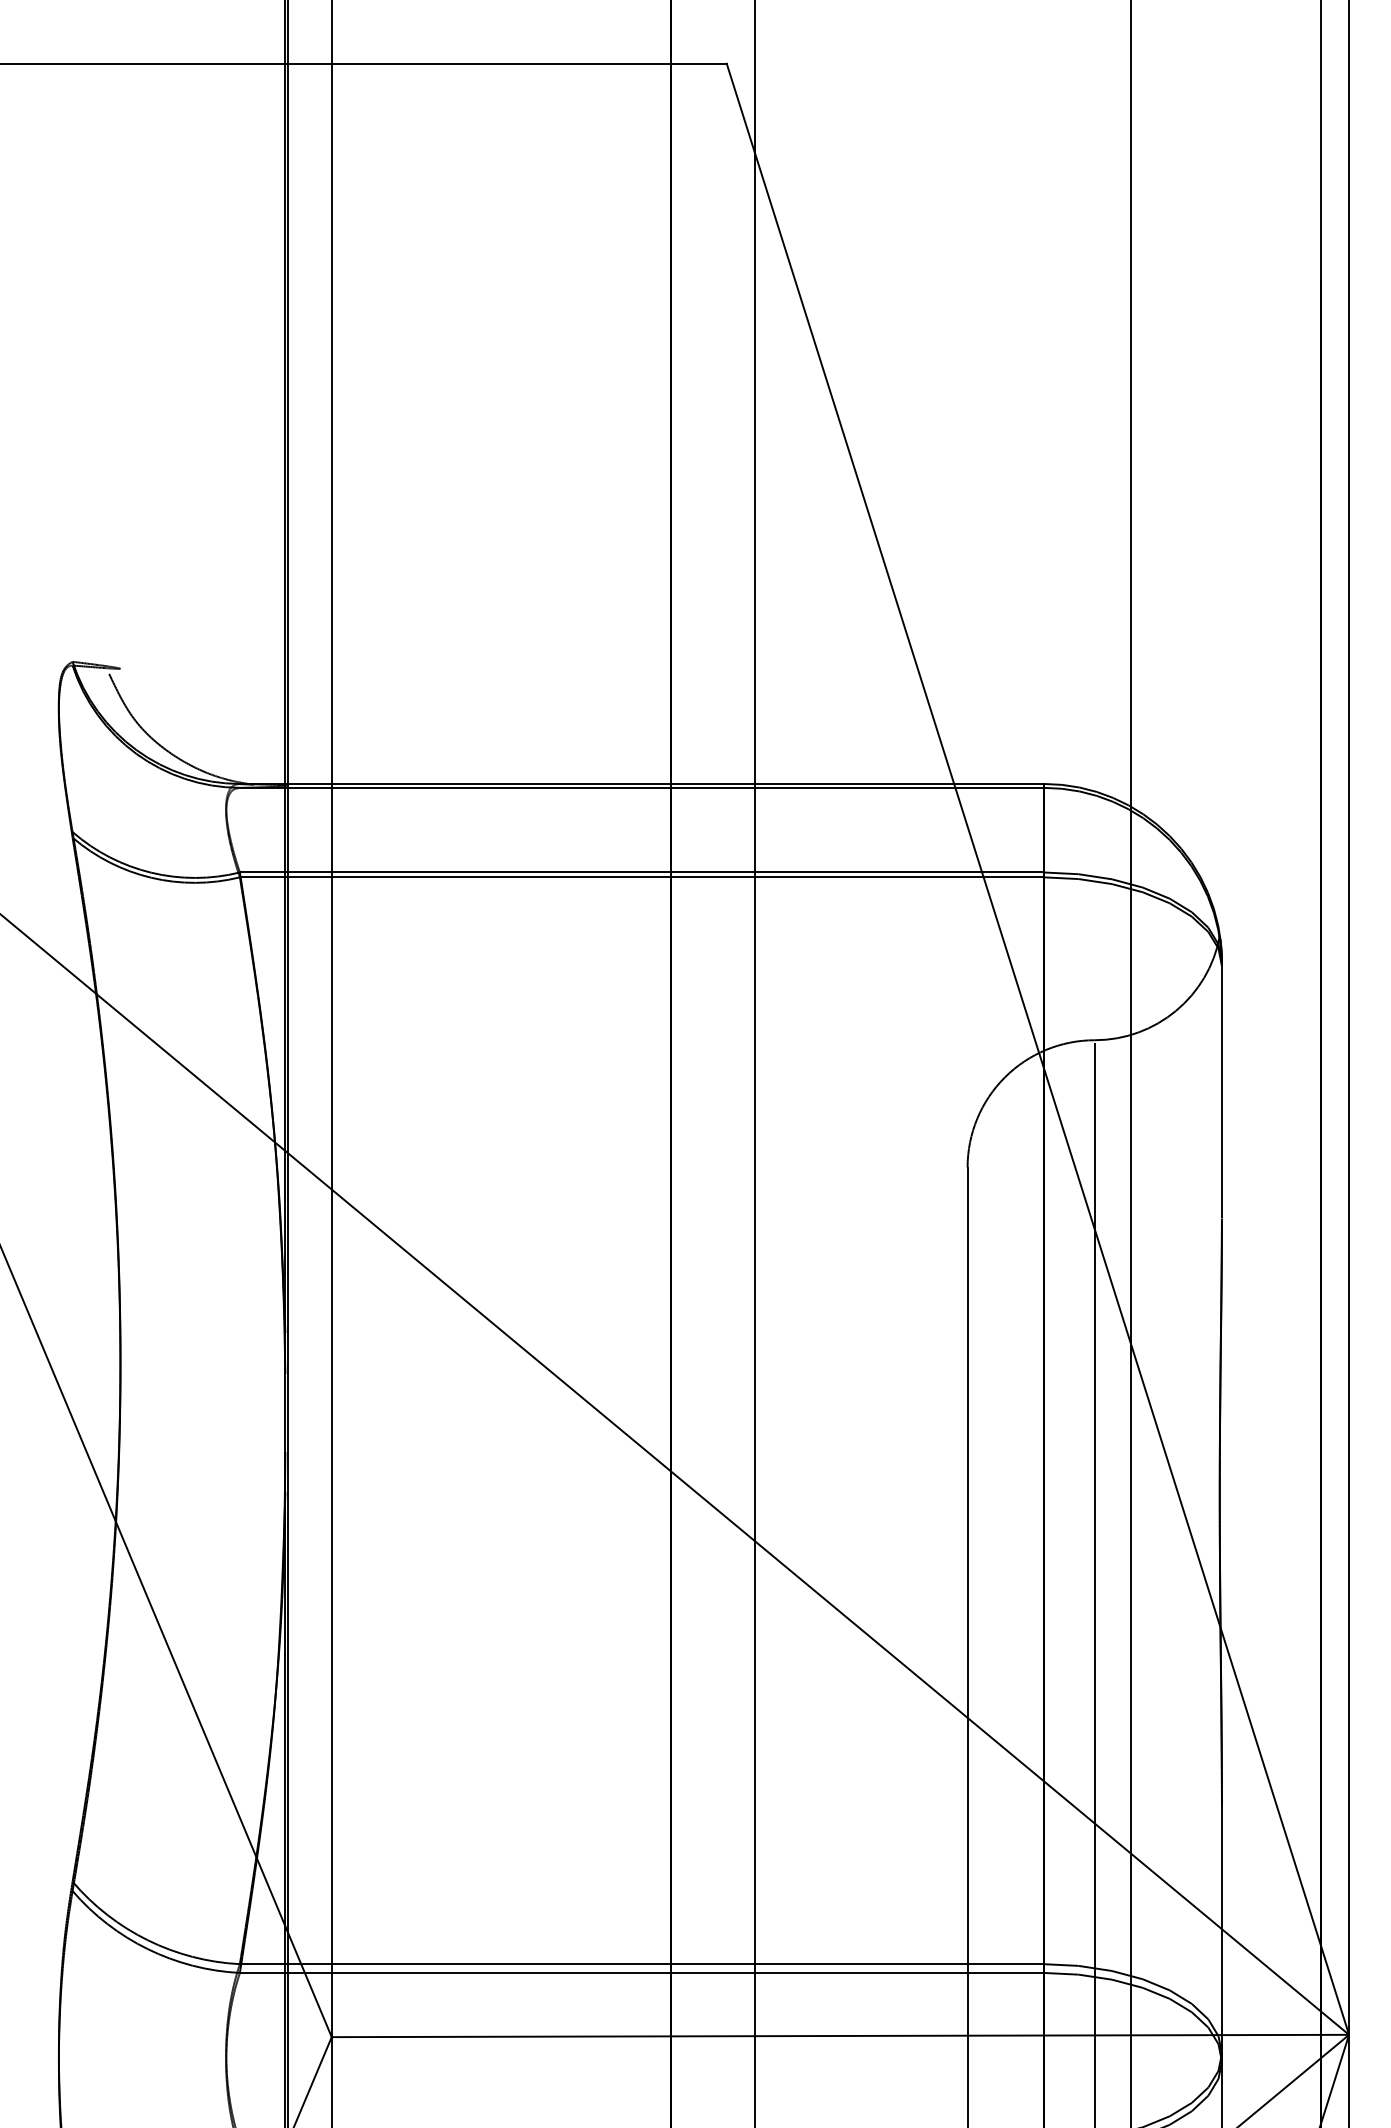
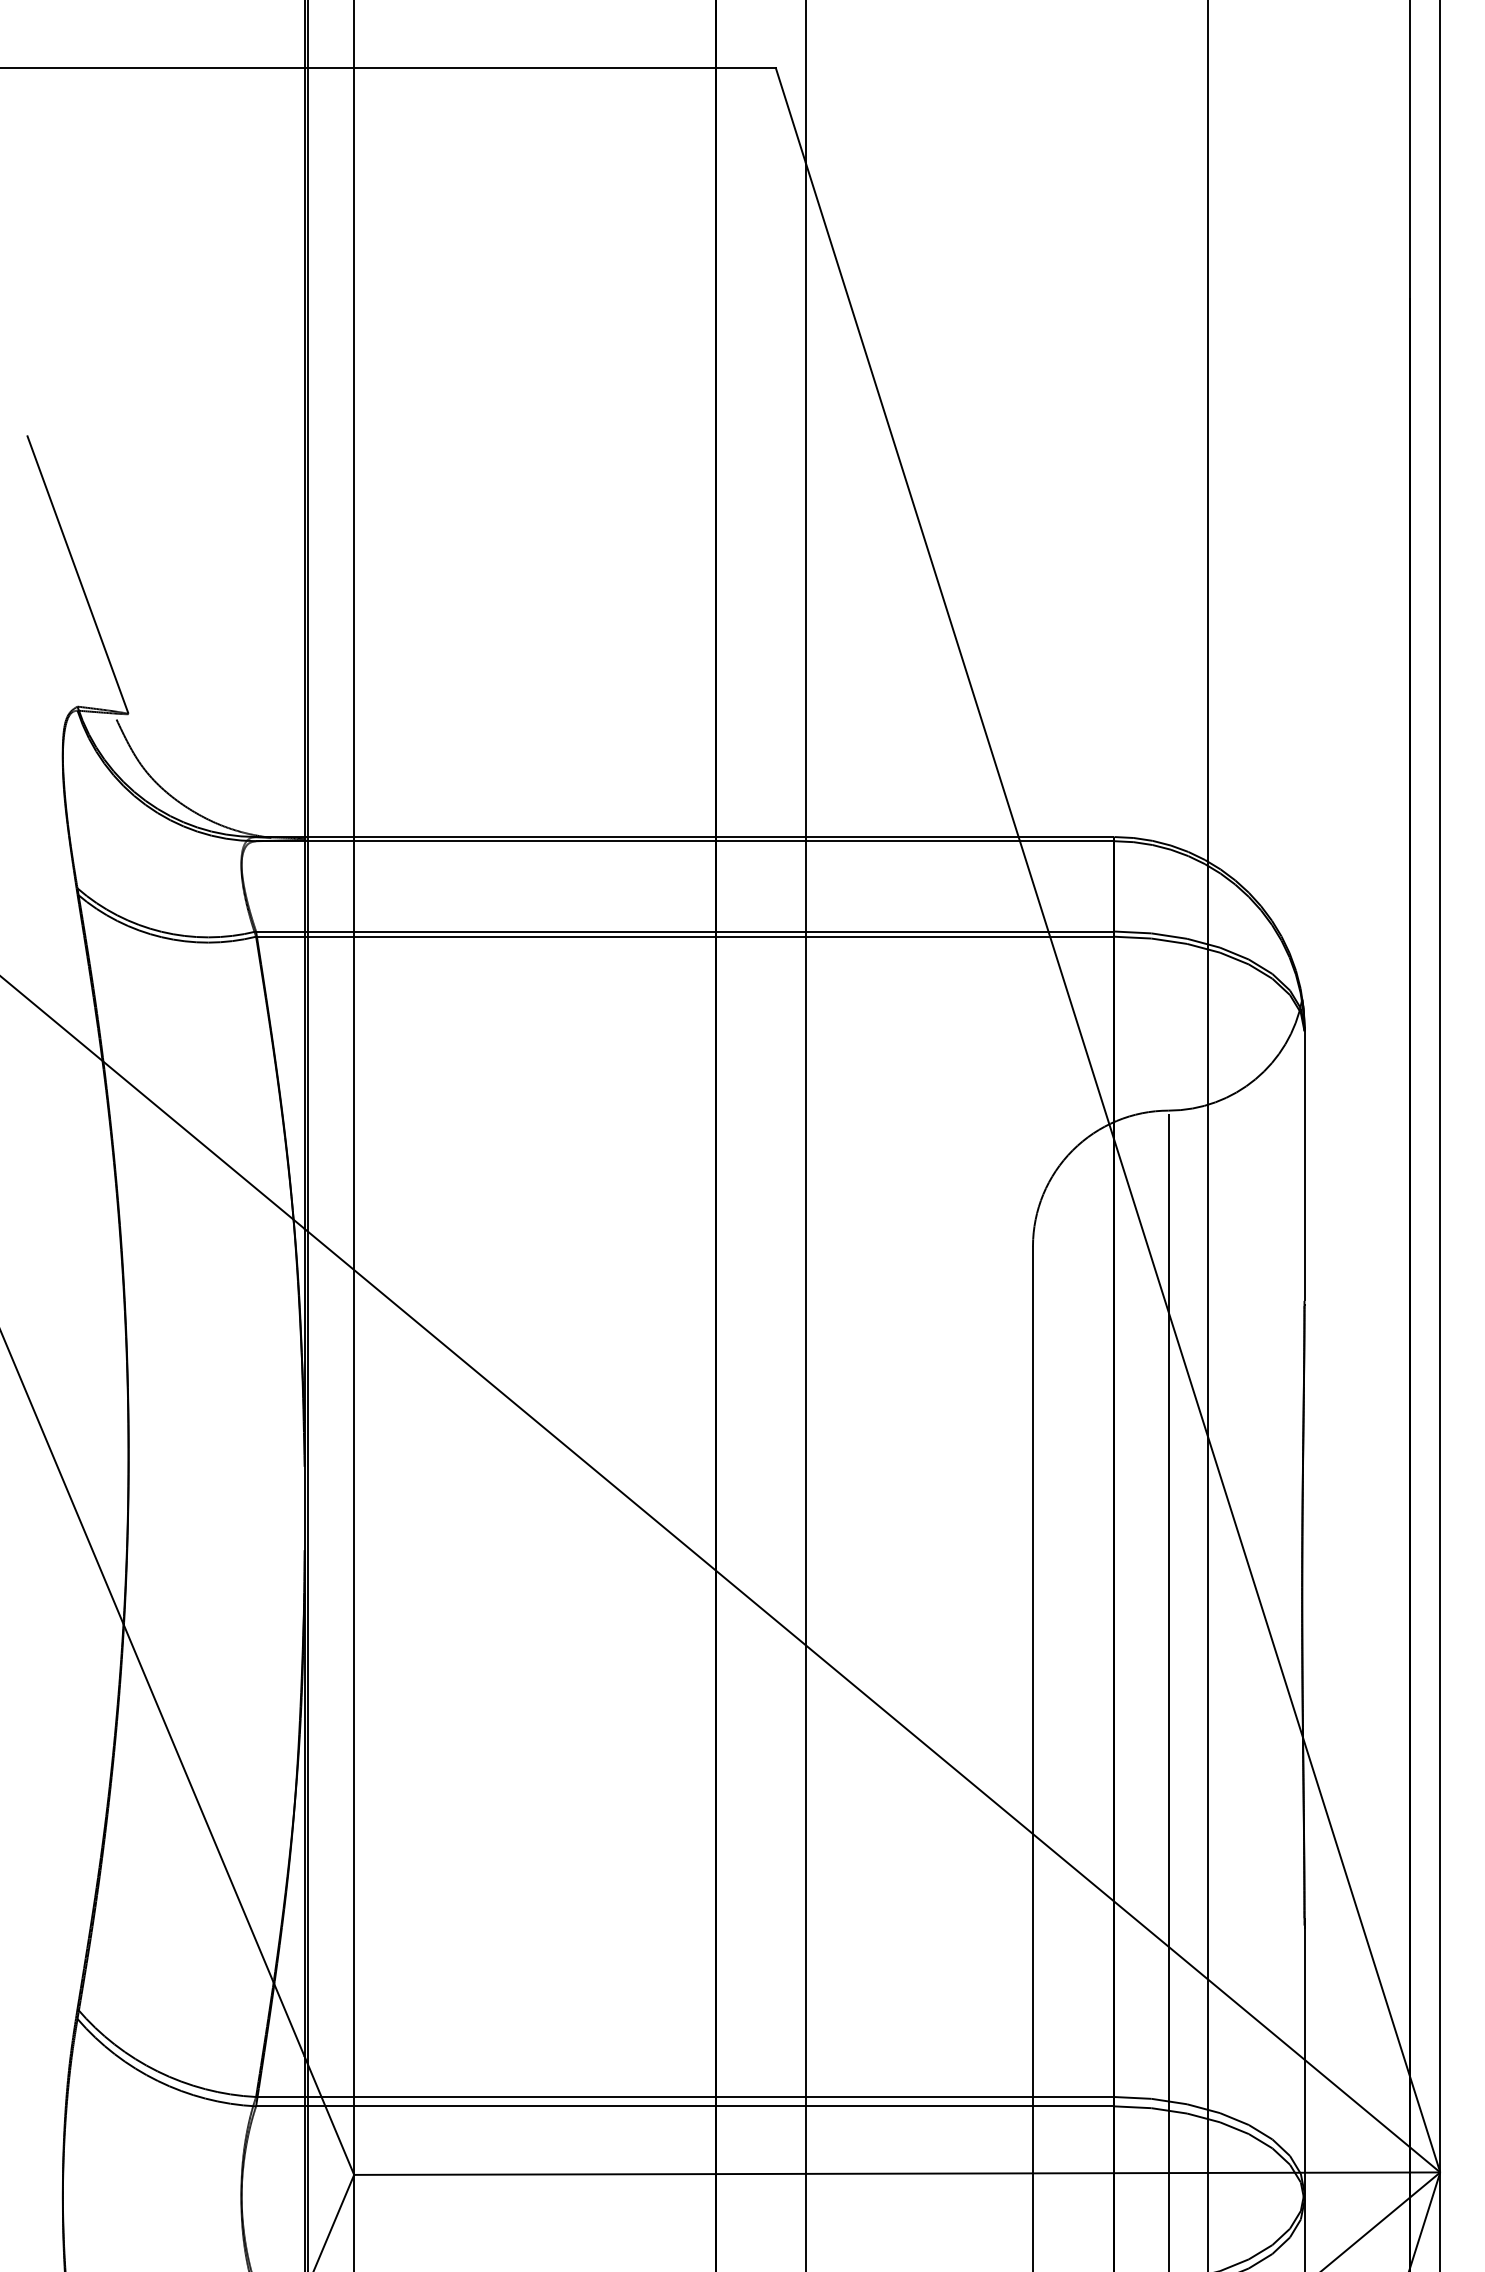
line: (72, 538) -> (77, 574), added

